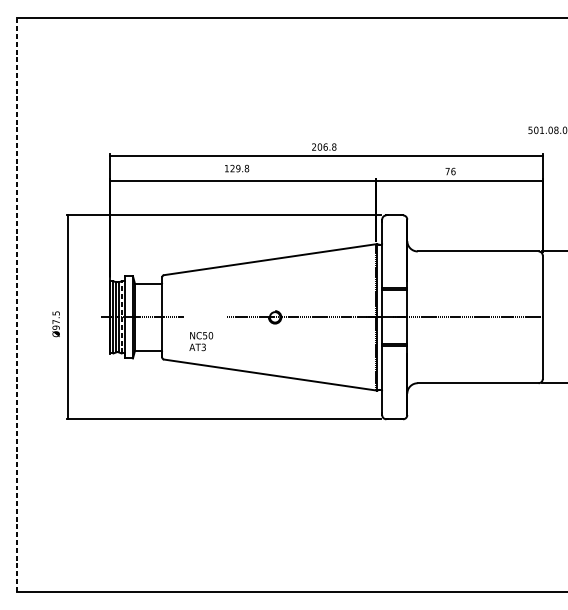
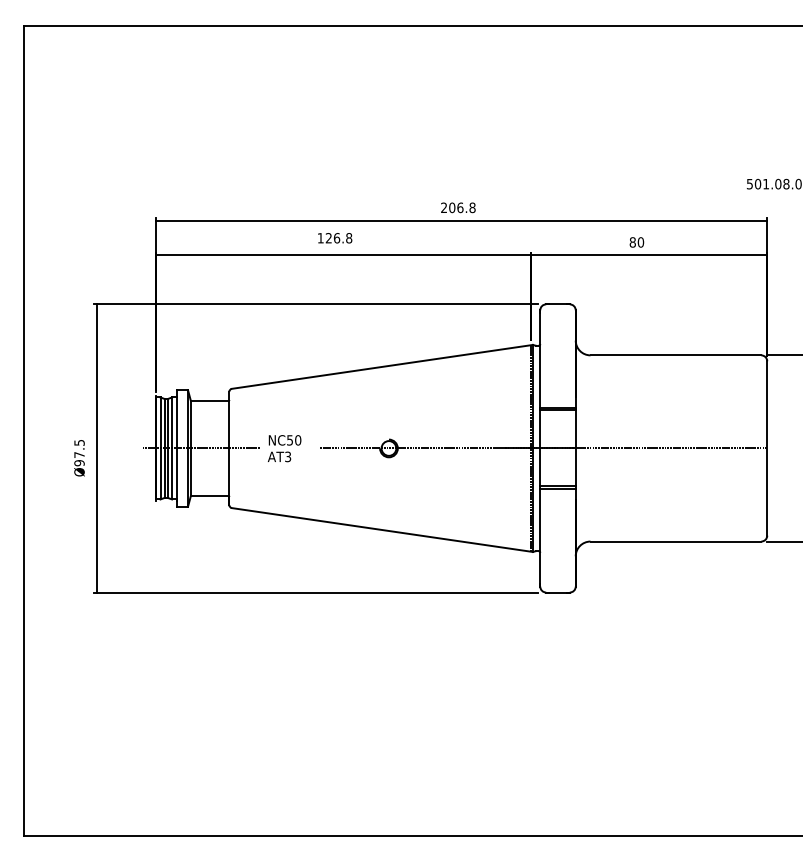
text: (238, 168) -> (336, 238), 129.8 -> 126.8
text: (450, 171) -> (636, 242), 76 -> 80
line: (16, 304) -> (23, 430), dashed -> solid
line: (121, 317) -> (172, 448), dashed -> solid
text: (201, 341) -> (284, 448), moved

